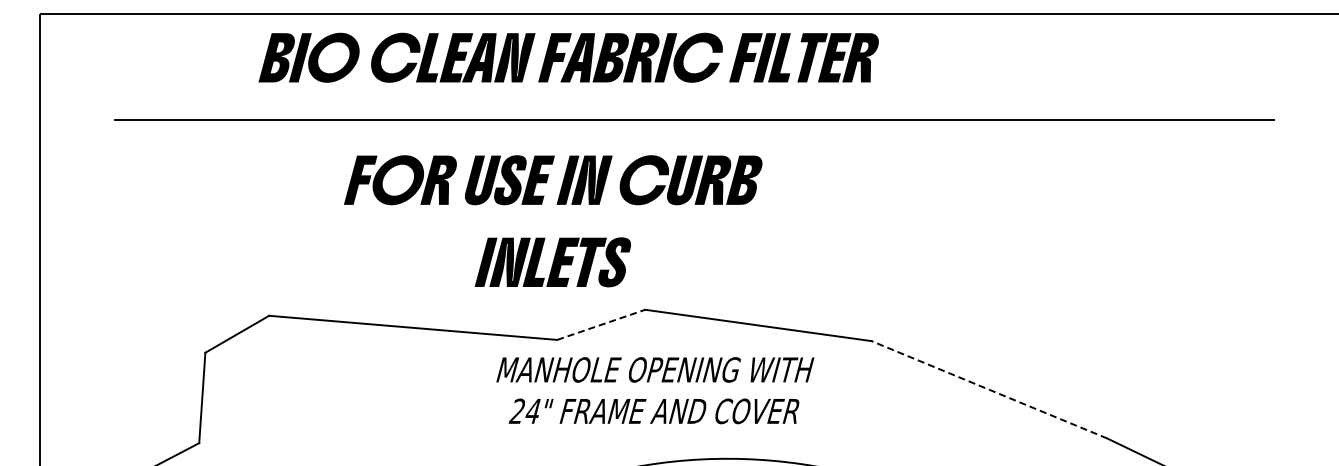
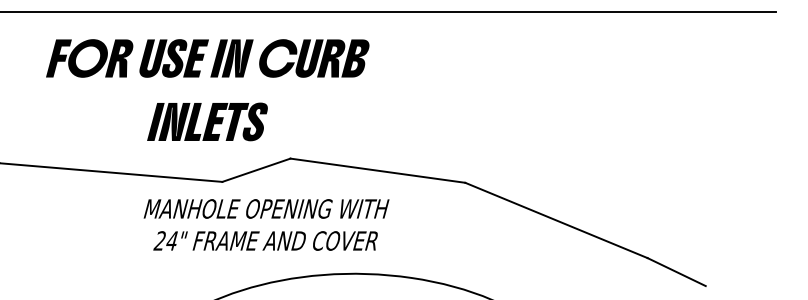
text: (553, 221) -> (207, 90), moved
line: (601, 324) -> (256, 169), dashed -> solid
line: (989, 389) -> (556, 220), dashed -> solid
text: (655, 390) -> (266, 224), moved

